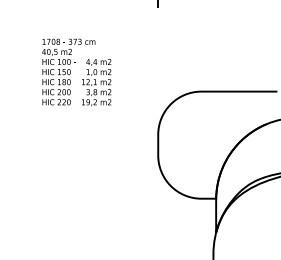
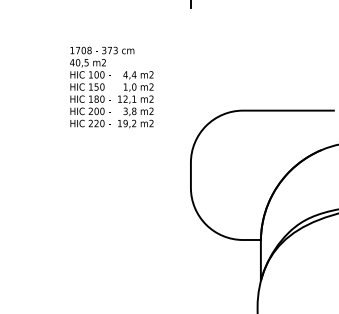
text: (76, 72) -> (111, 87), moved

